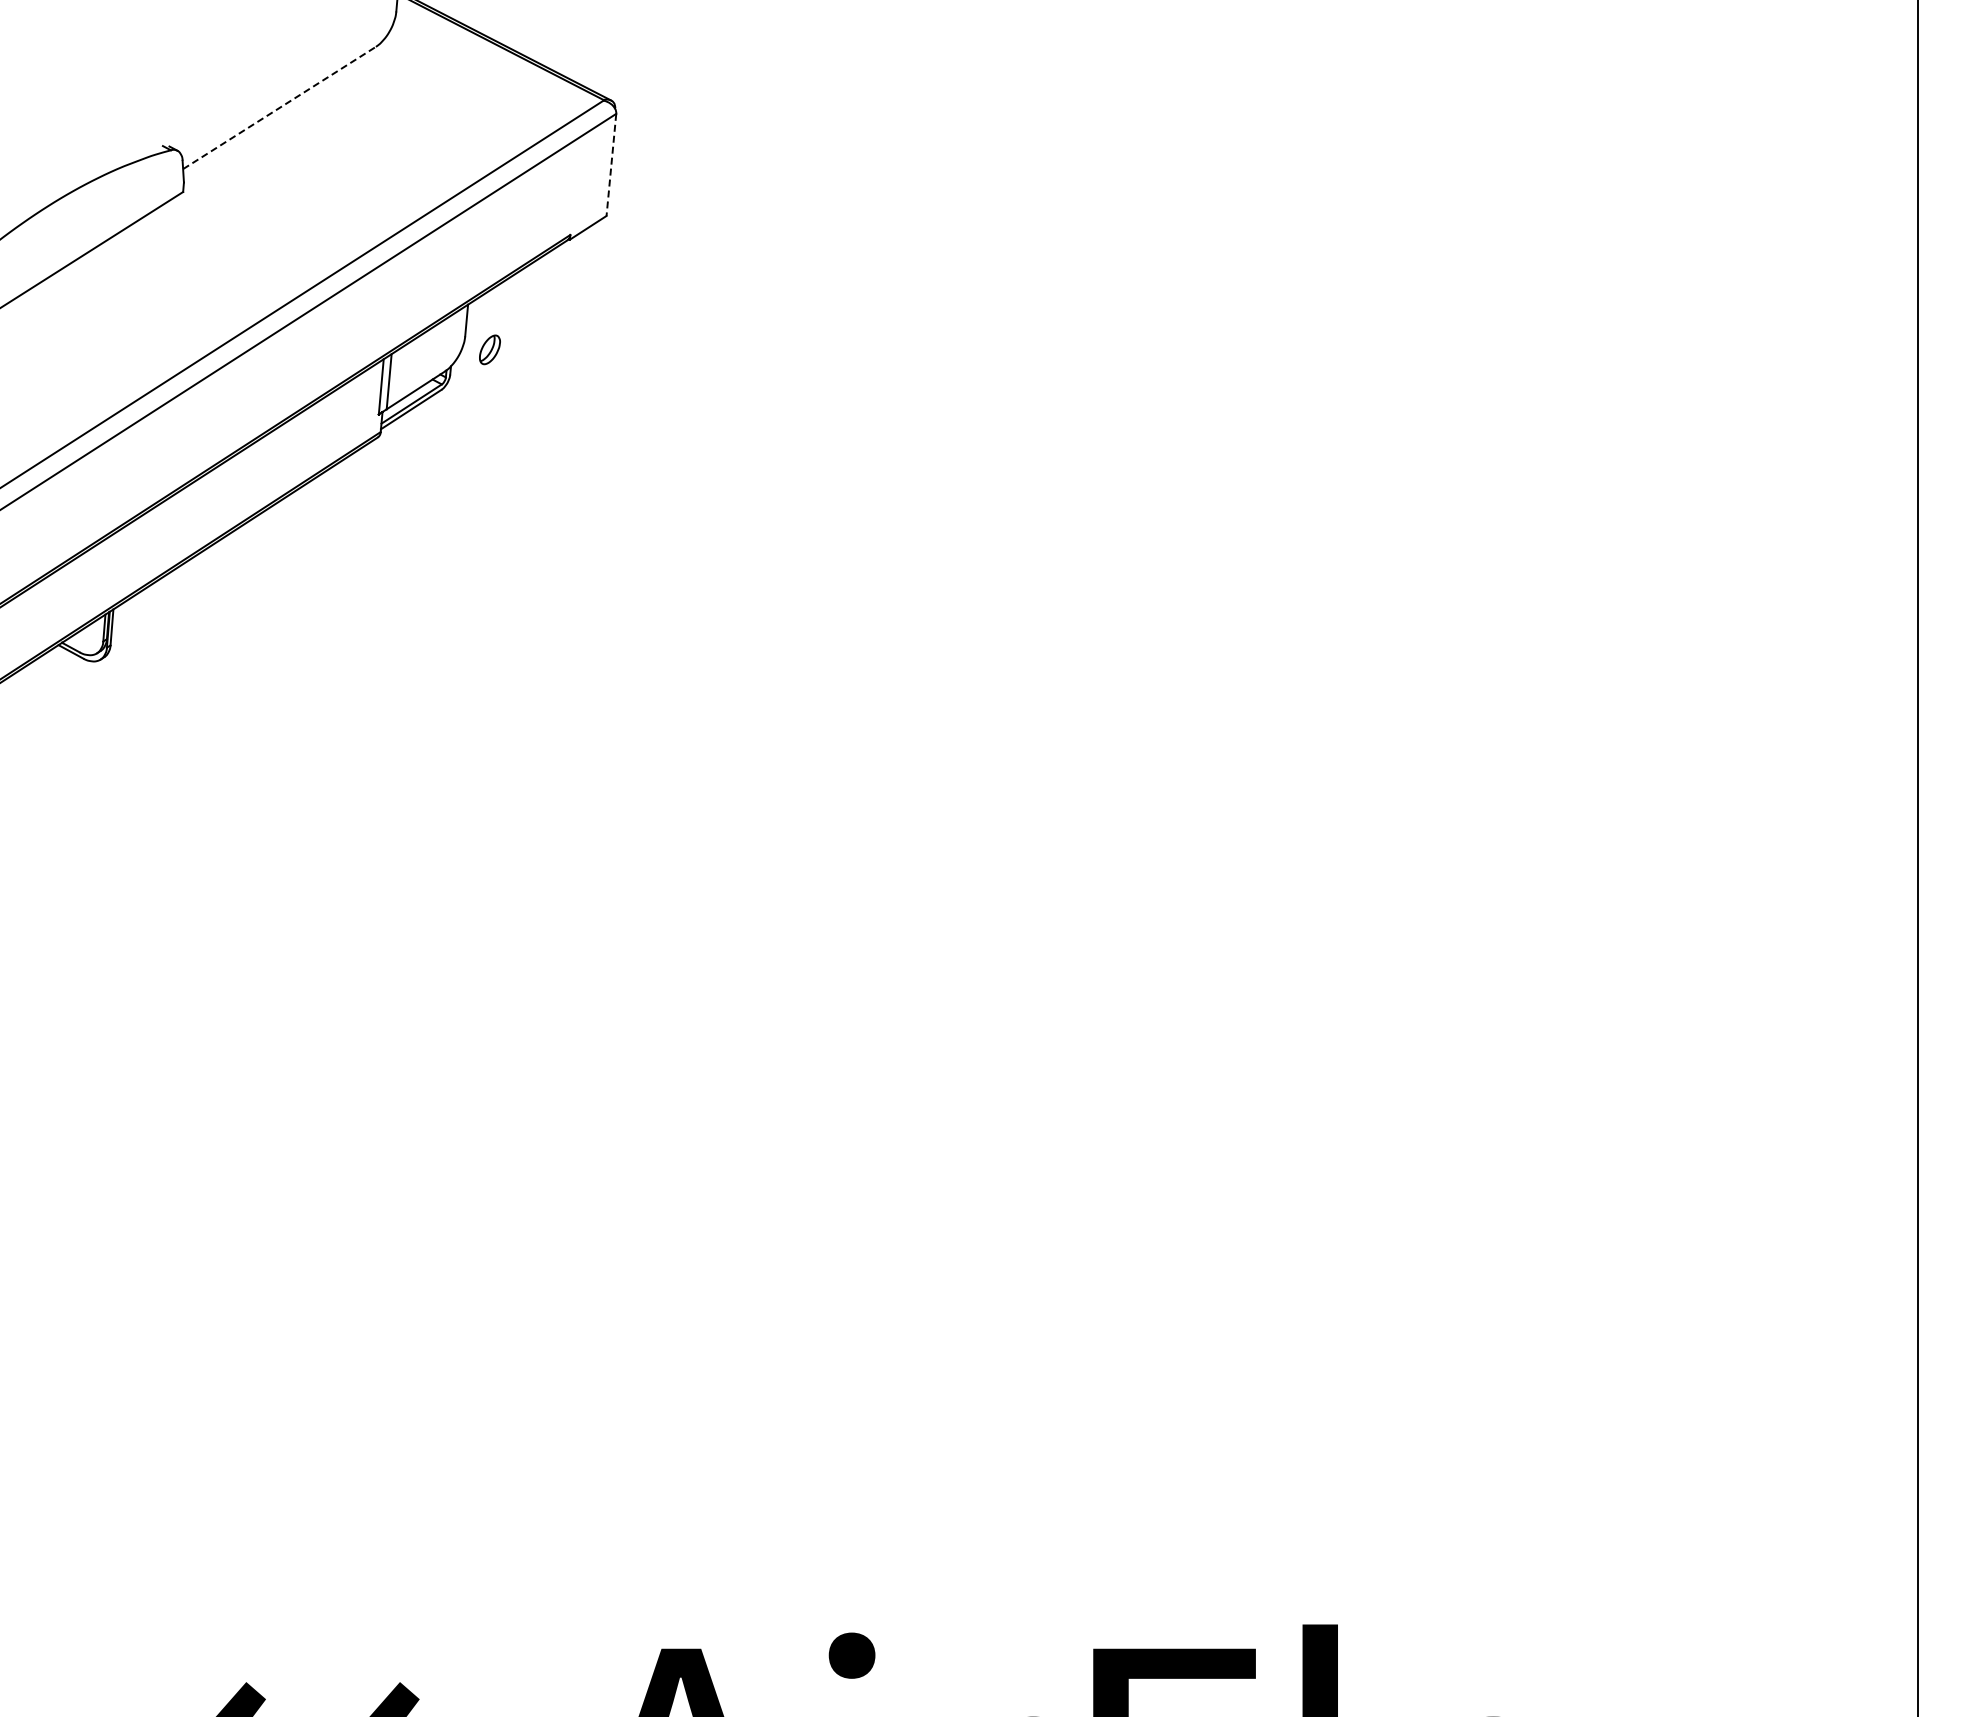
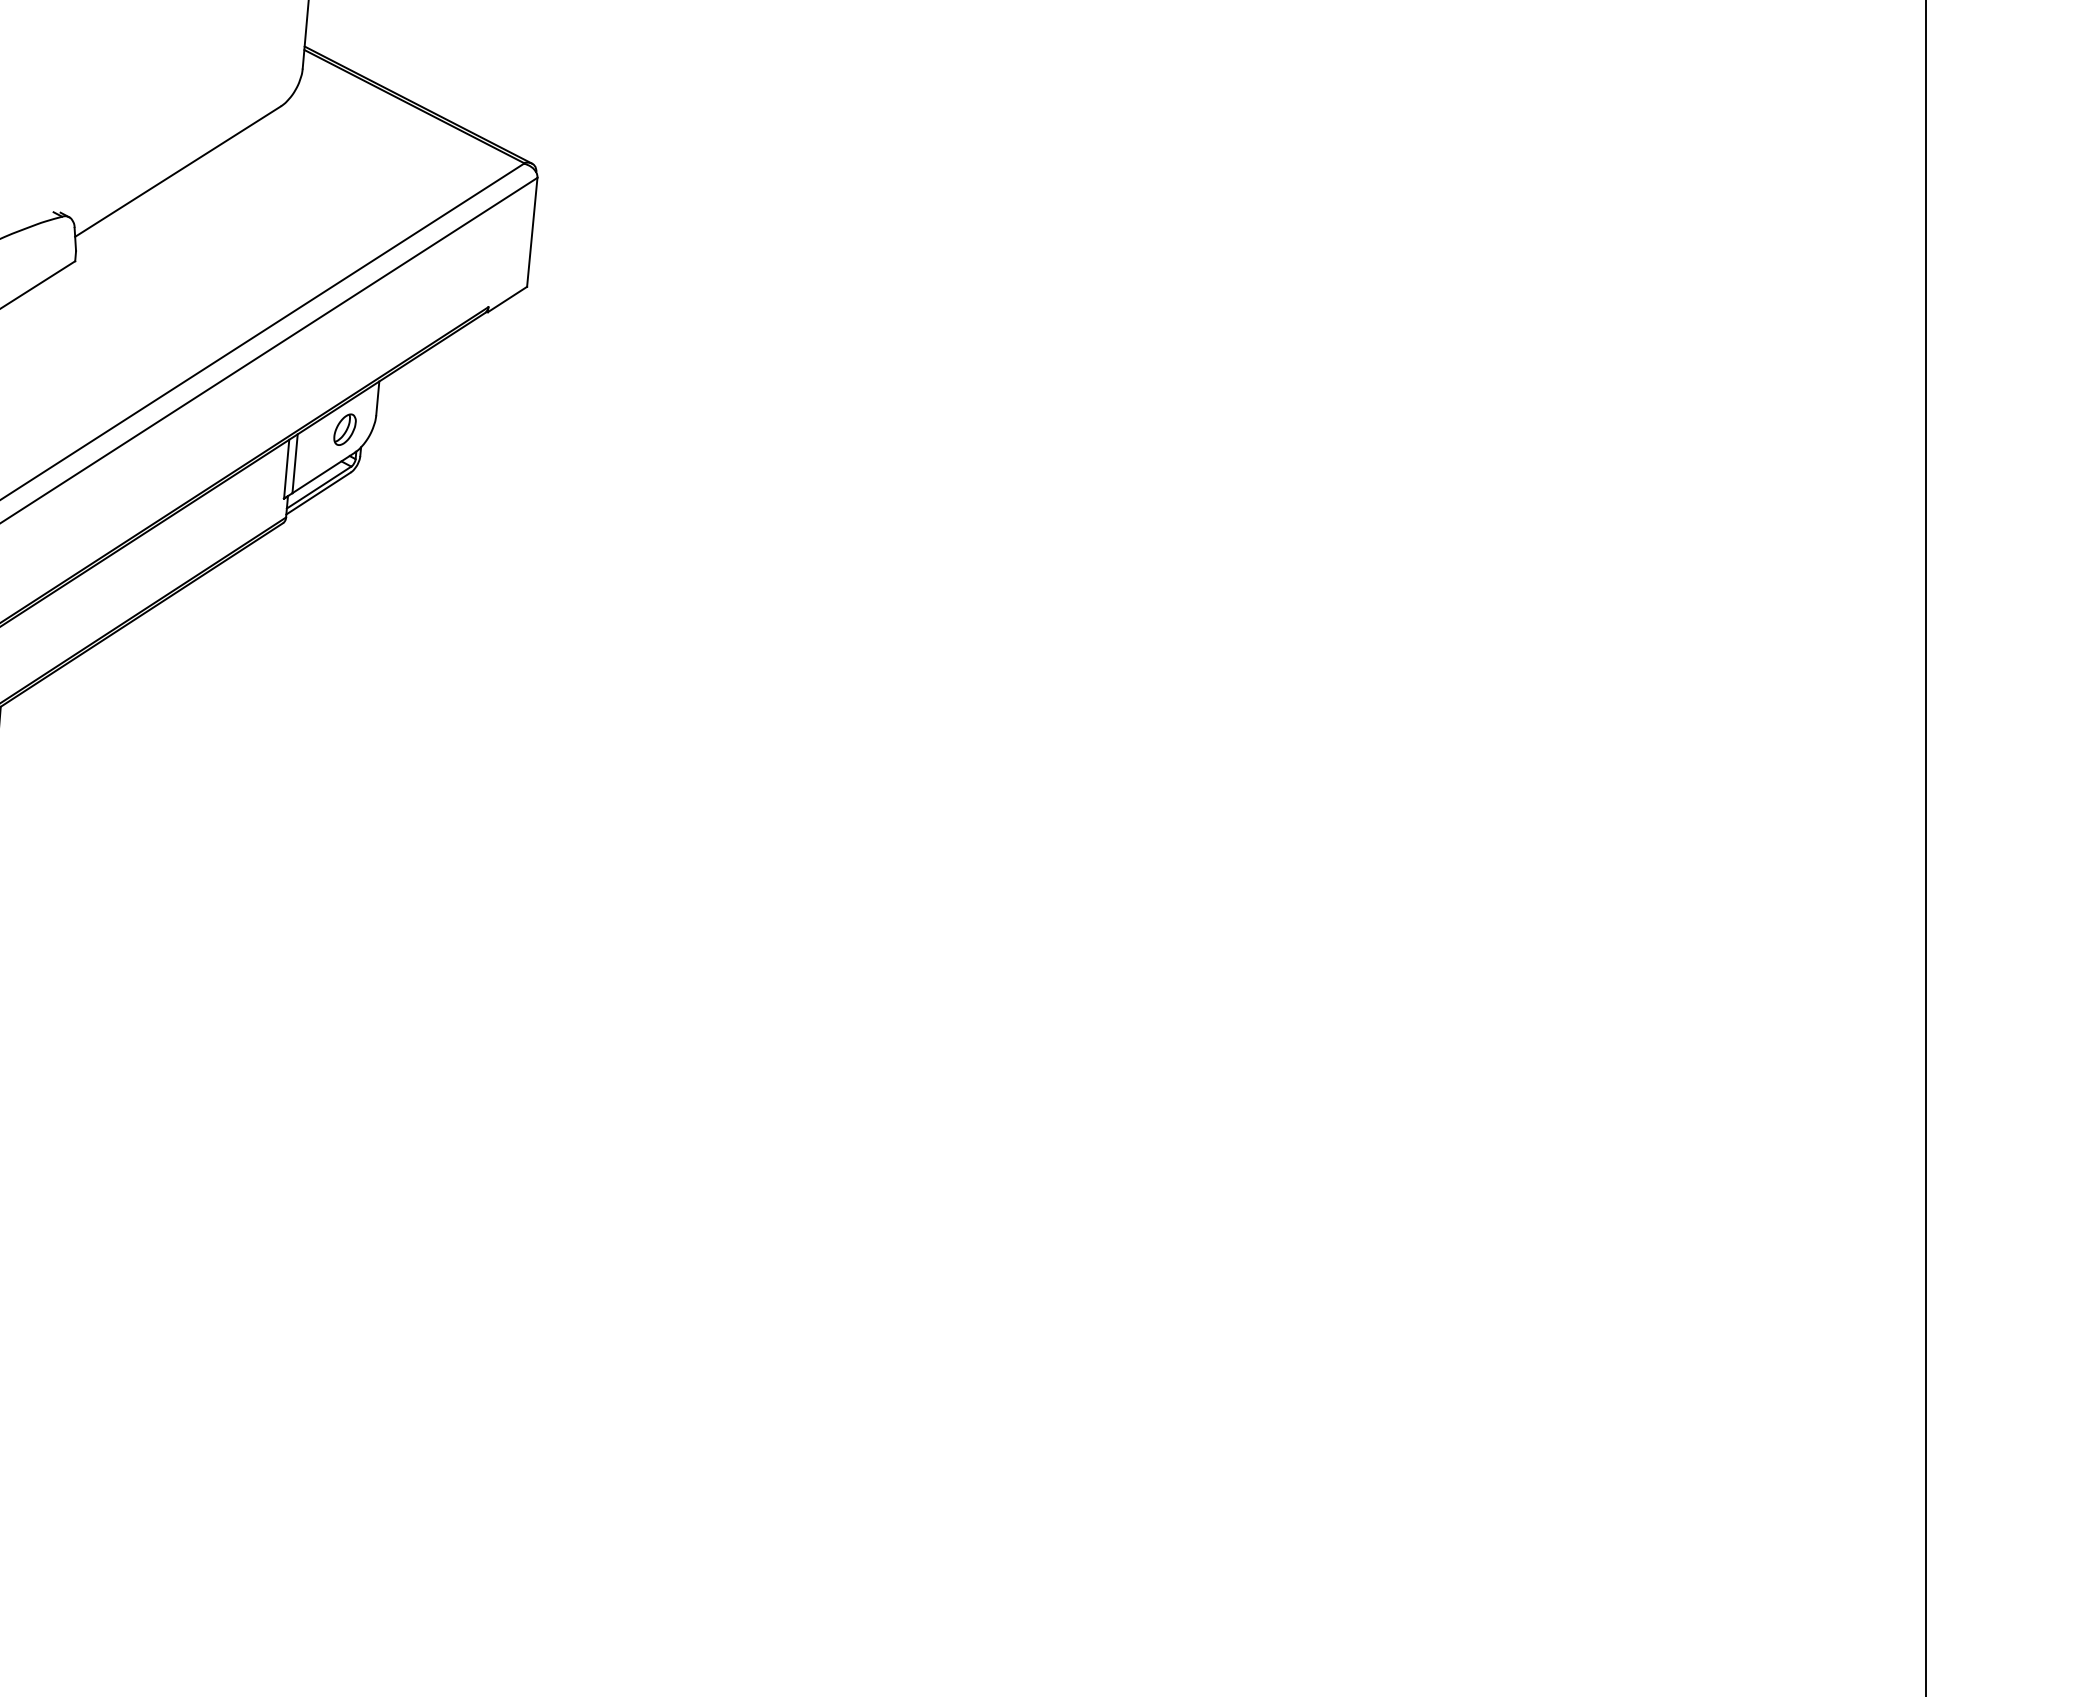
line: (279, 107) -> (178, 171), dashed -> solid
line: (611, 165) -> (532, 232), dashed -> solid
part: (489, 349) -> (344, 429), moved

